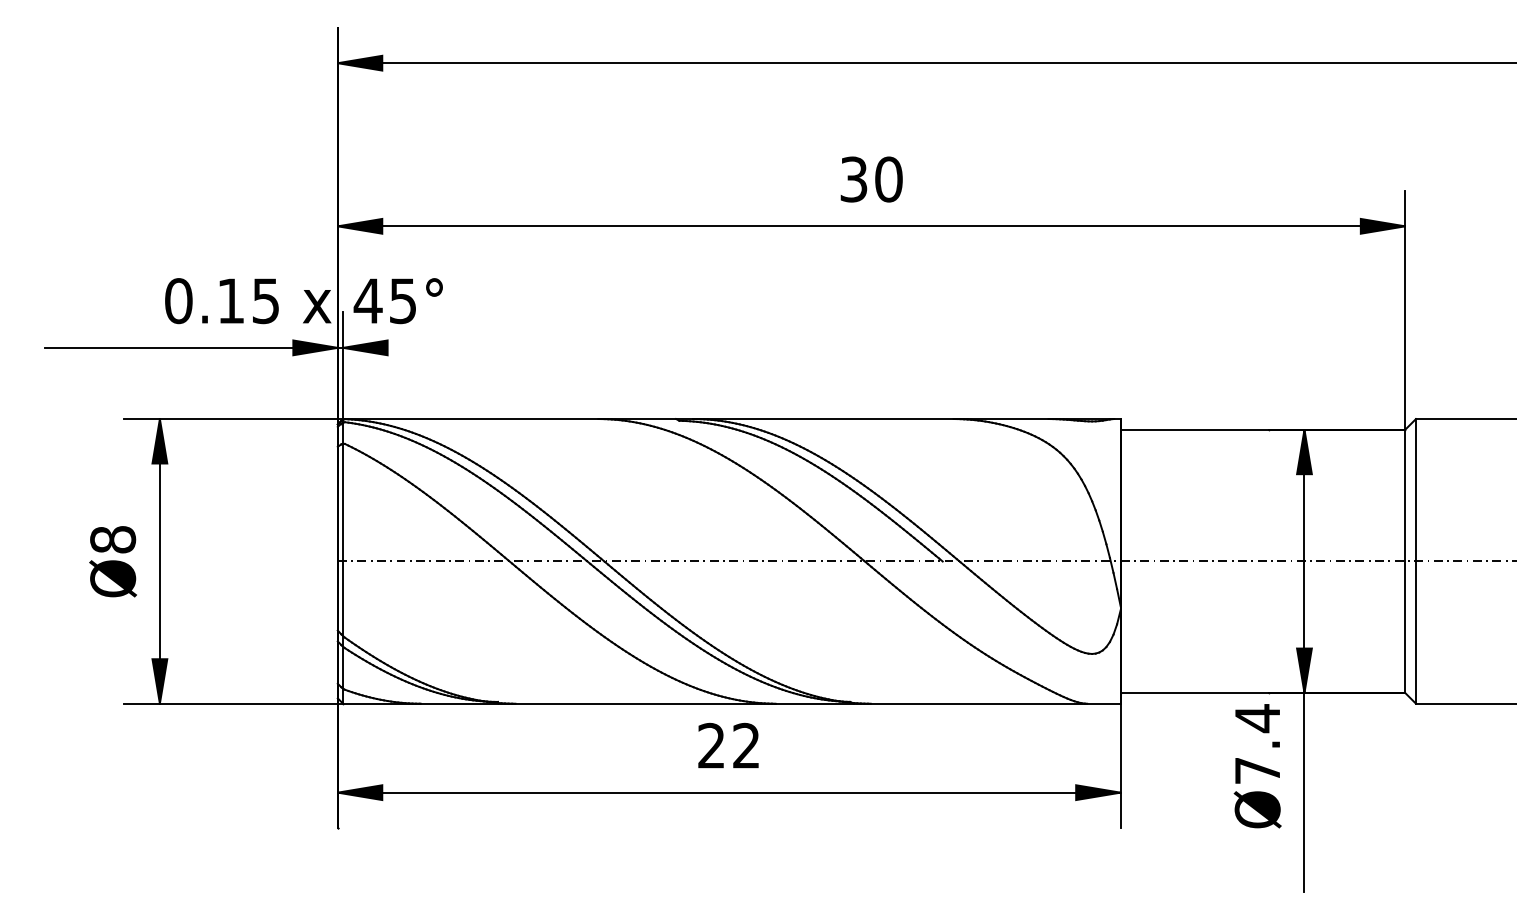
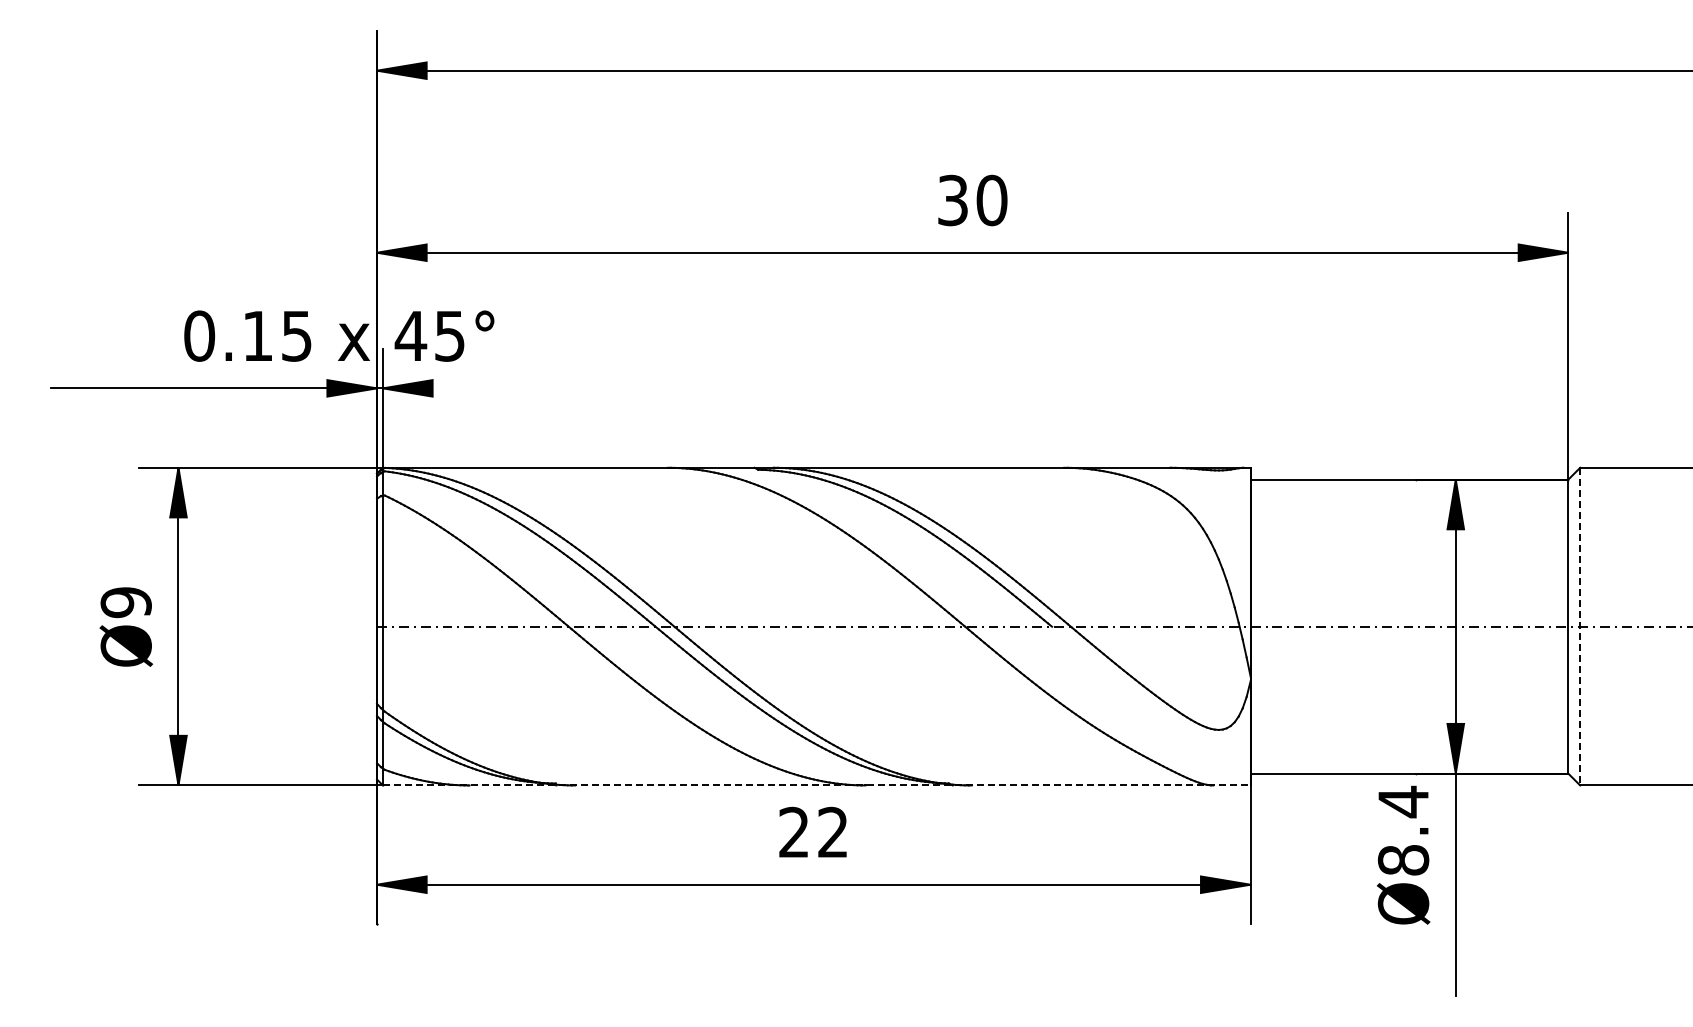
text: (112, 539) -> (125, 602), Ø8 -> Ø9
line: (1416, 561) -> (1580, 626), solid -> dashed
line: (731, 703) -> (816, 785), solid -> dashed
text: (1257, 770) -> (1403, 860), Ø7.4 -> Ø8.4

